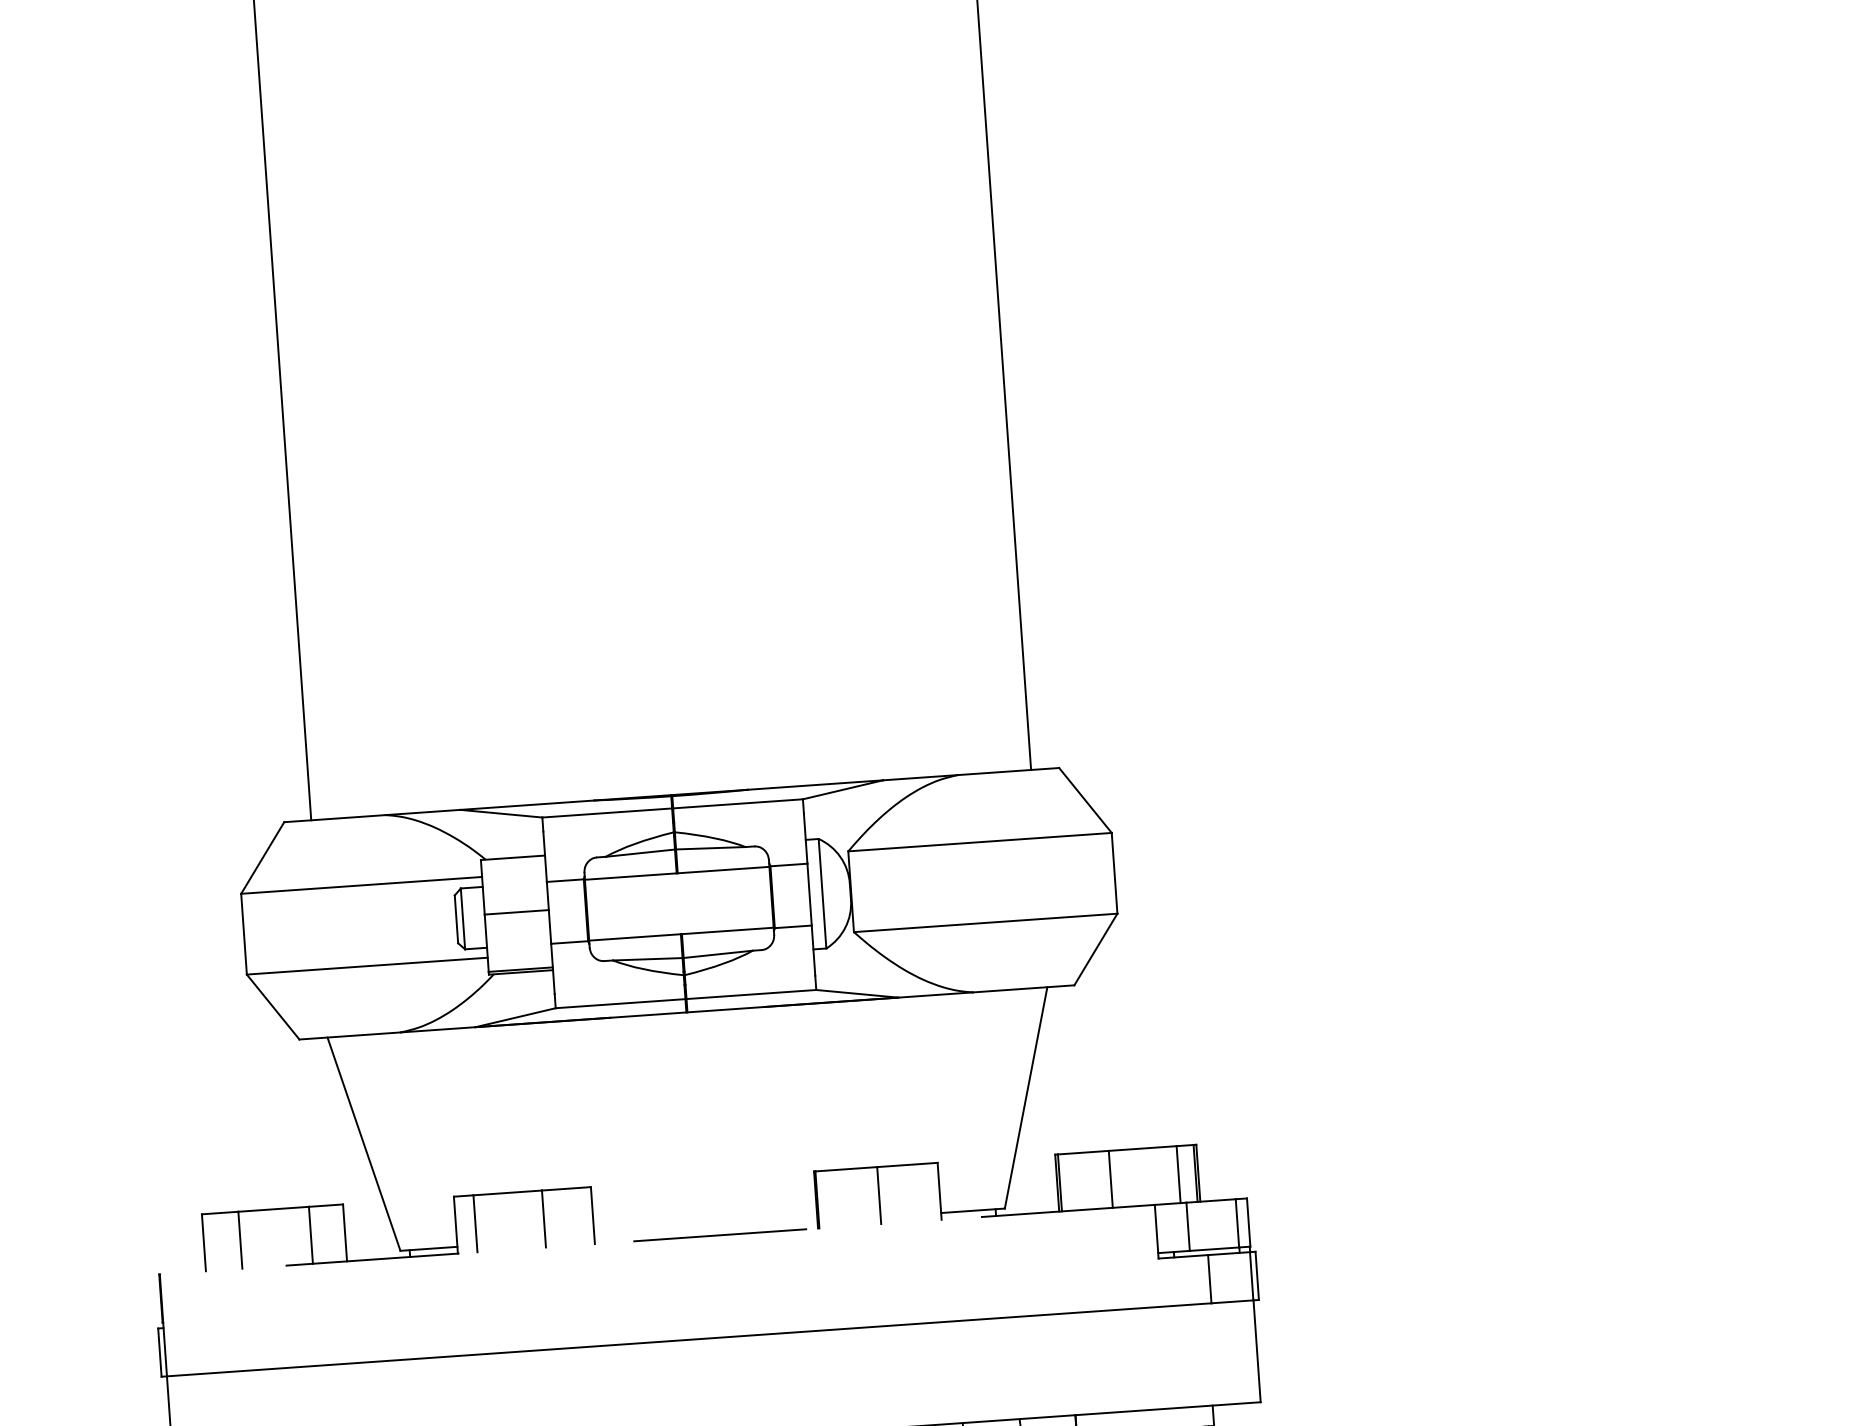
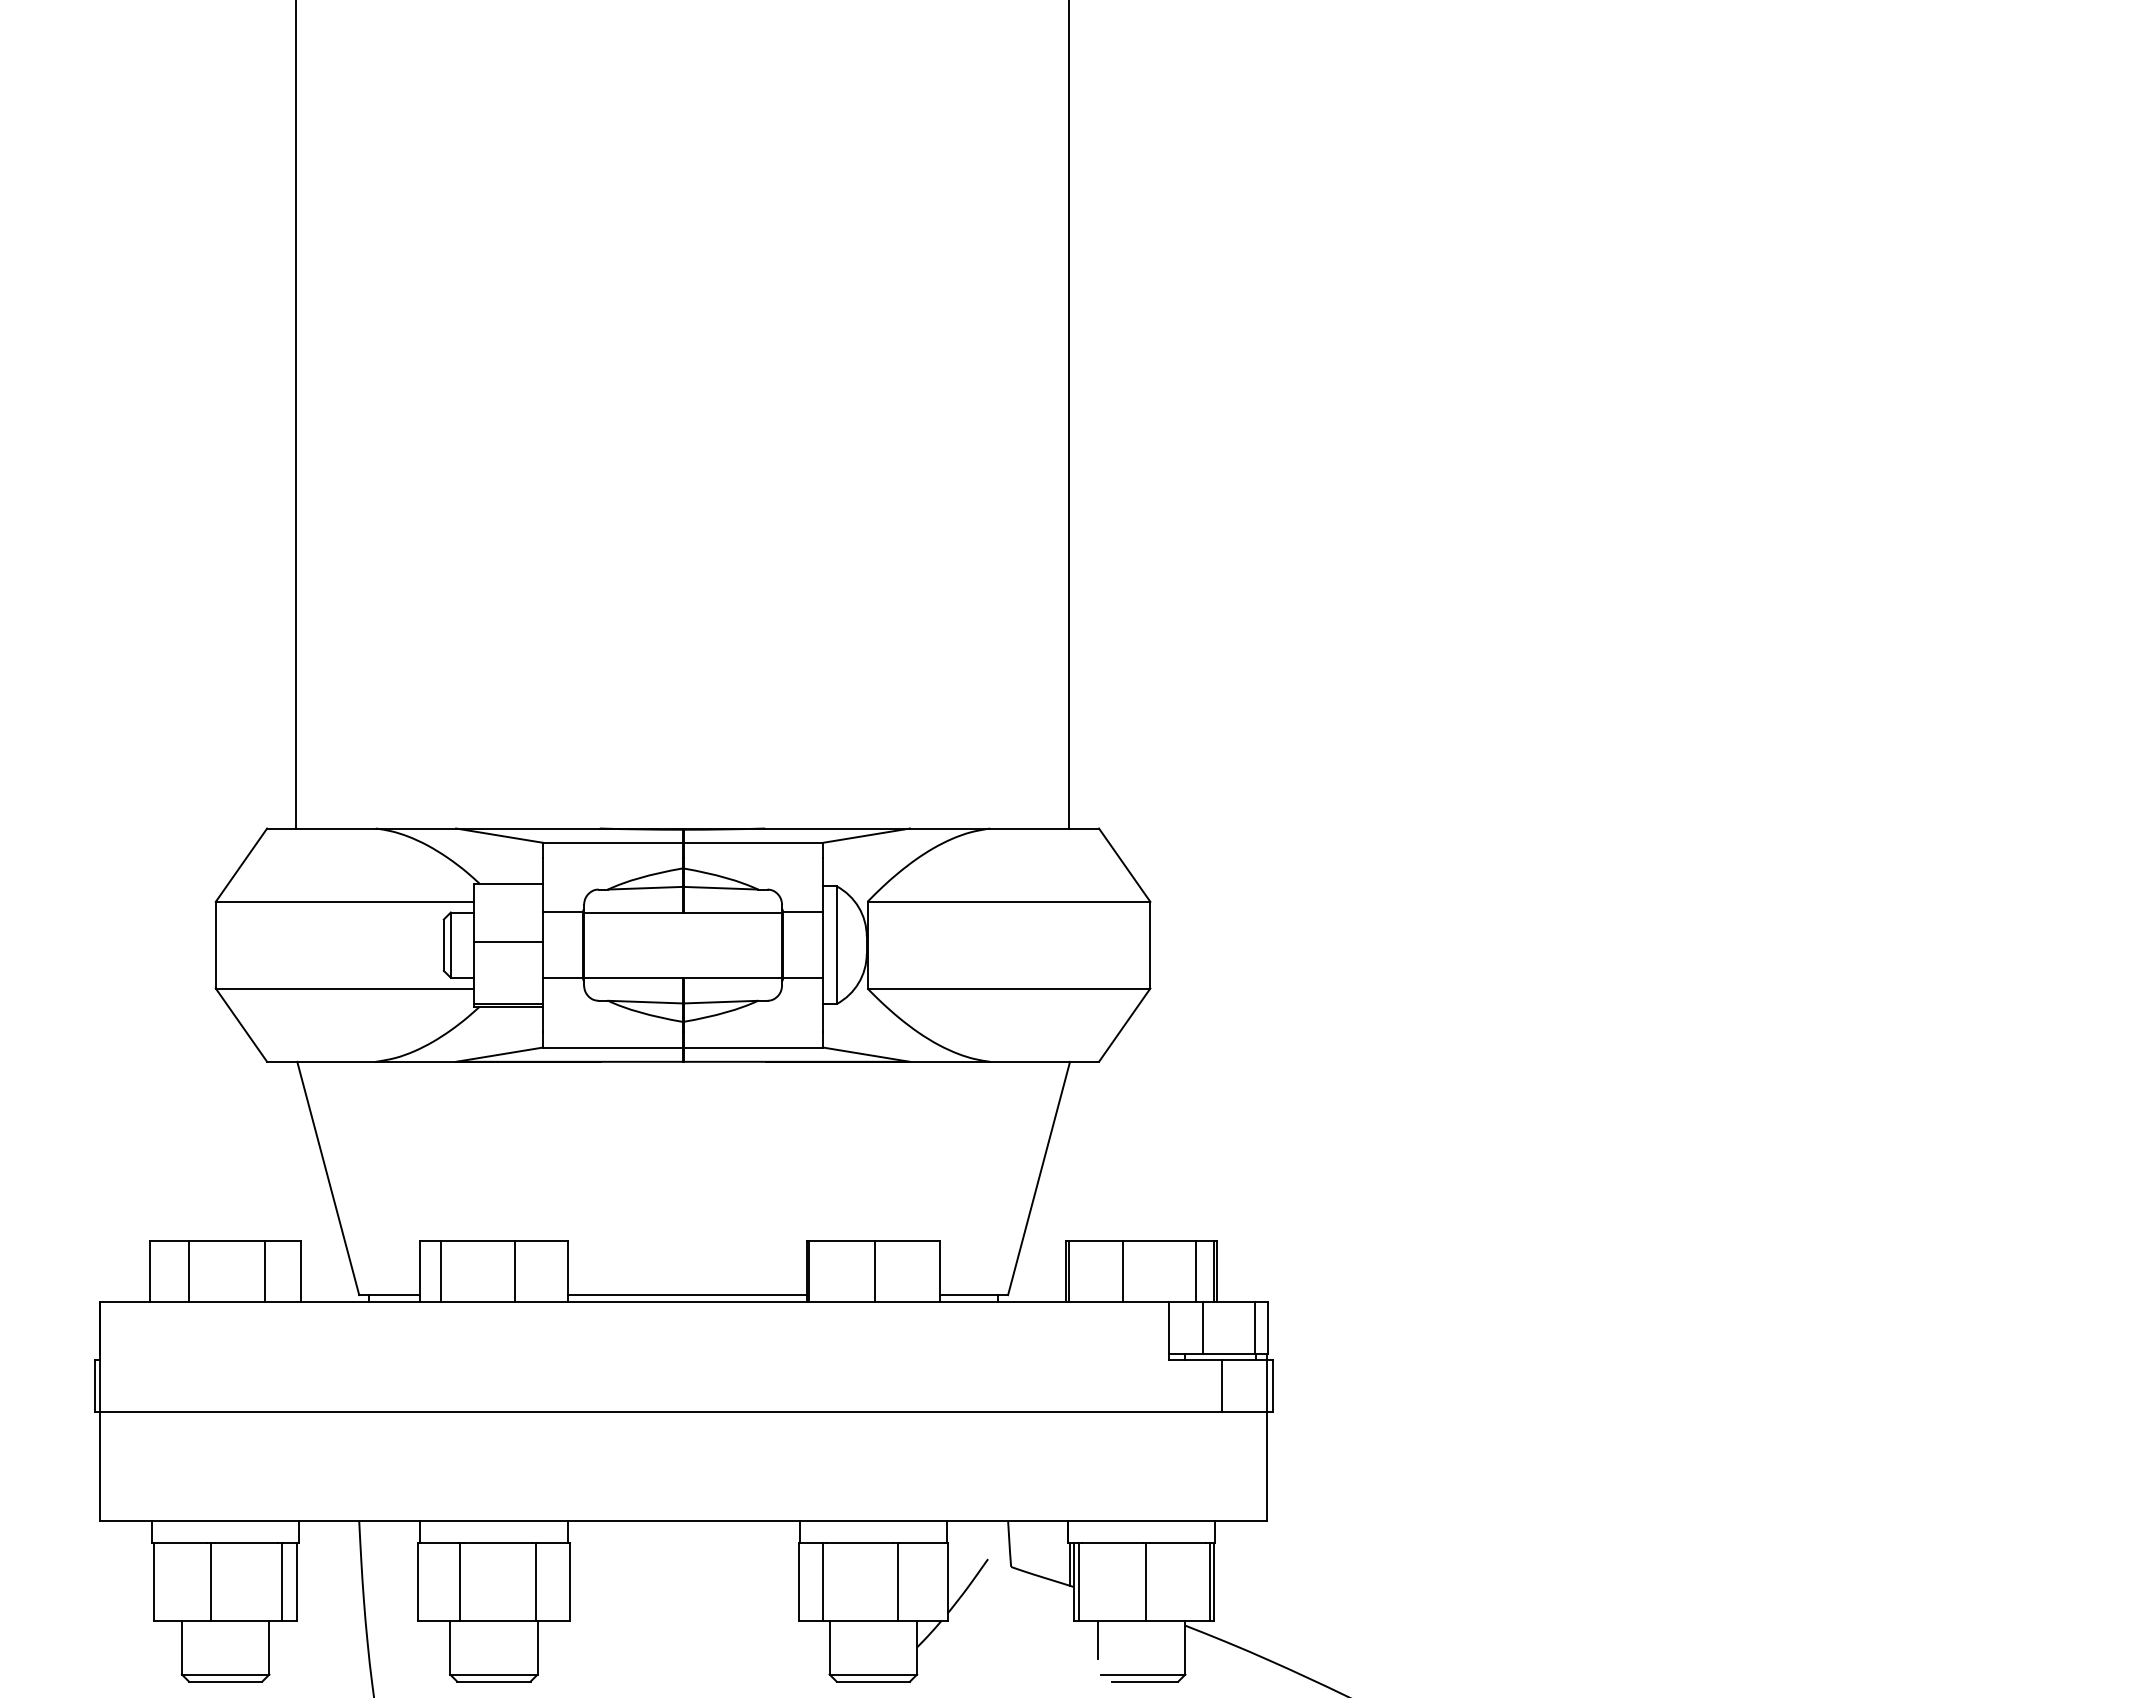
line: (706, 1229) -> (687, 1295), added
line: (657, 1239) -> (634, 1302), dashed -> solid

